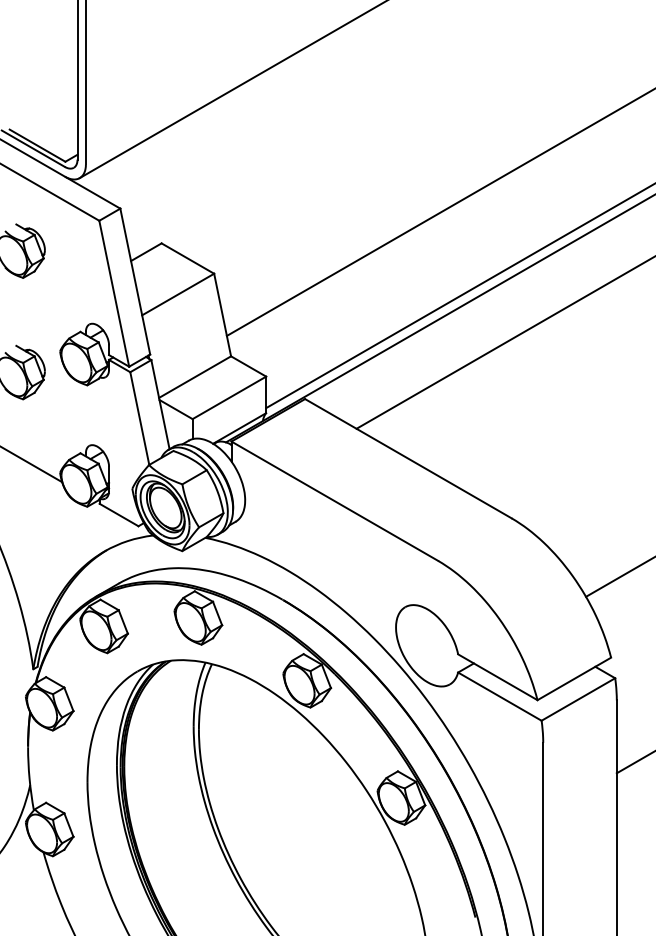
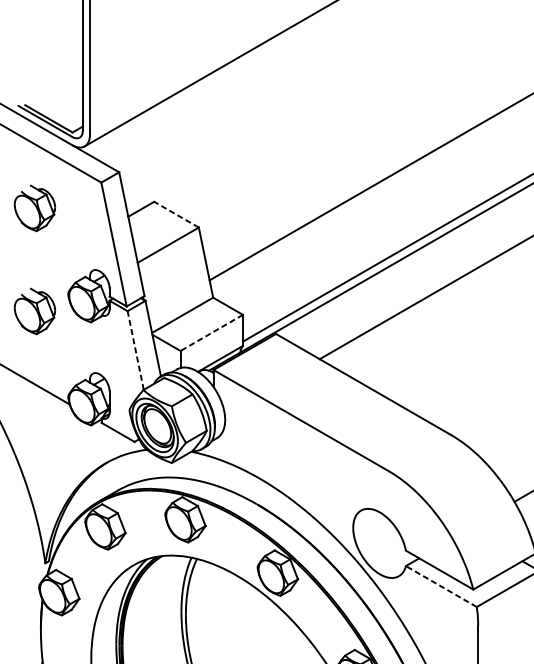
line: (187, 258) -> (176, 214), solid -> dashed
line: (228, 398) -> (211, 333), solid -> dashed
line: (139, 418) -> (135, 350), solid -> dashed
line: (499, 696) -> (441, 586), solid -> dashed

